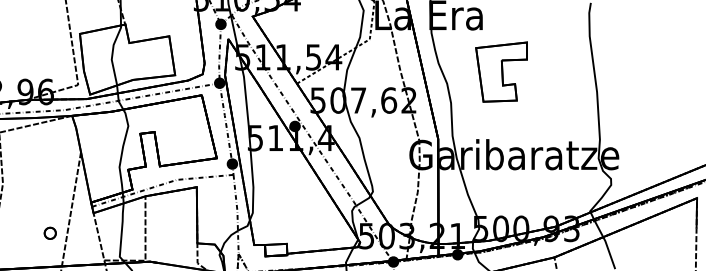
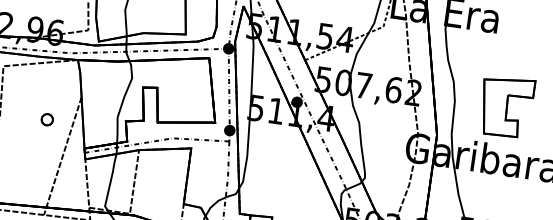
part: (501, 71) -> (506, 106), moved
part: (49, 232) -> (46, 118), moved

